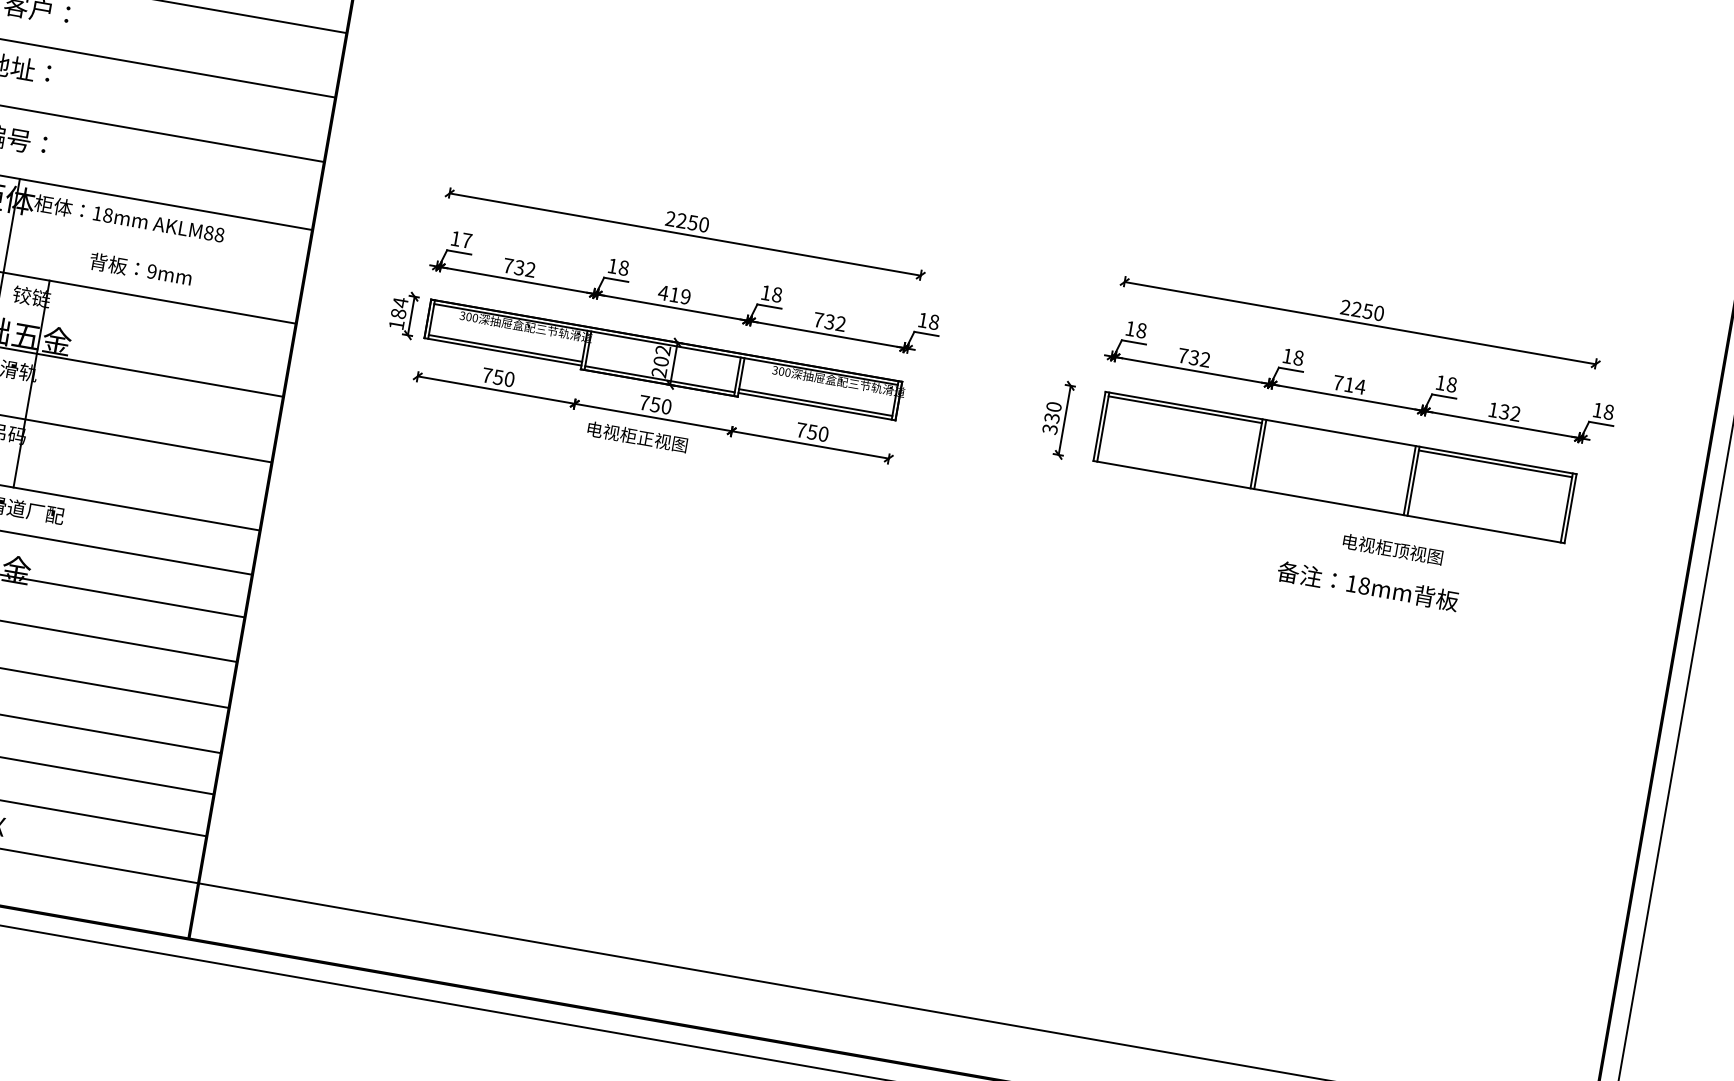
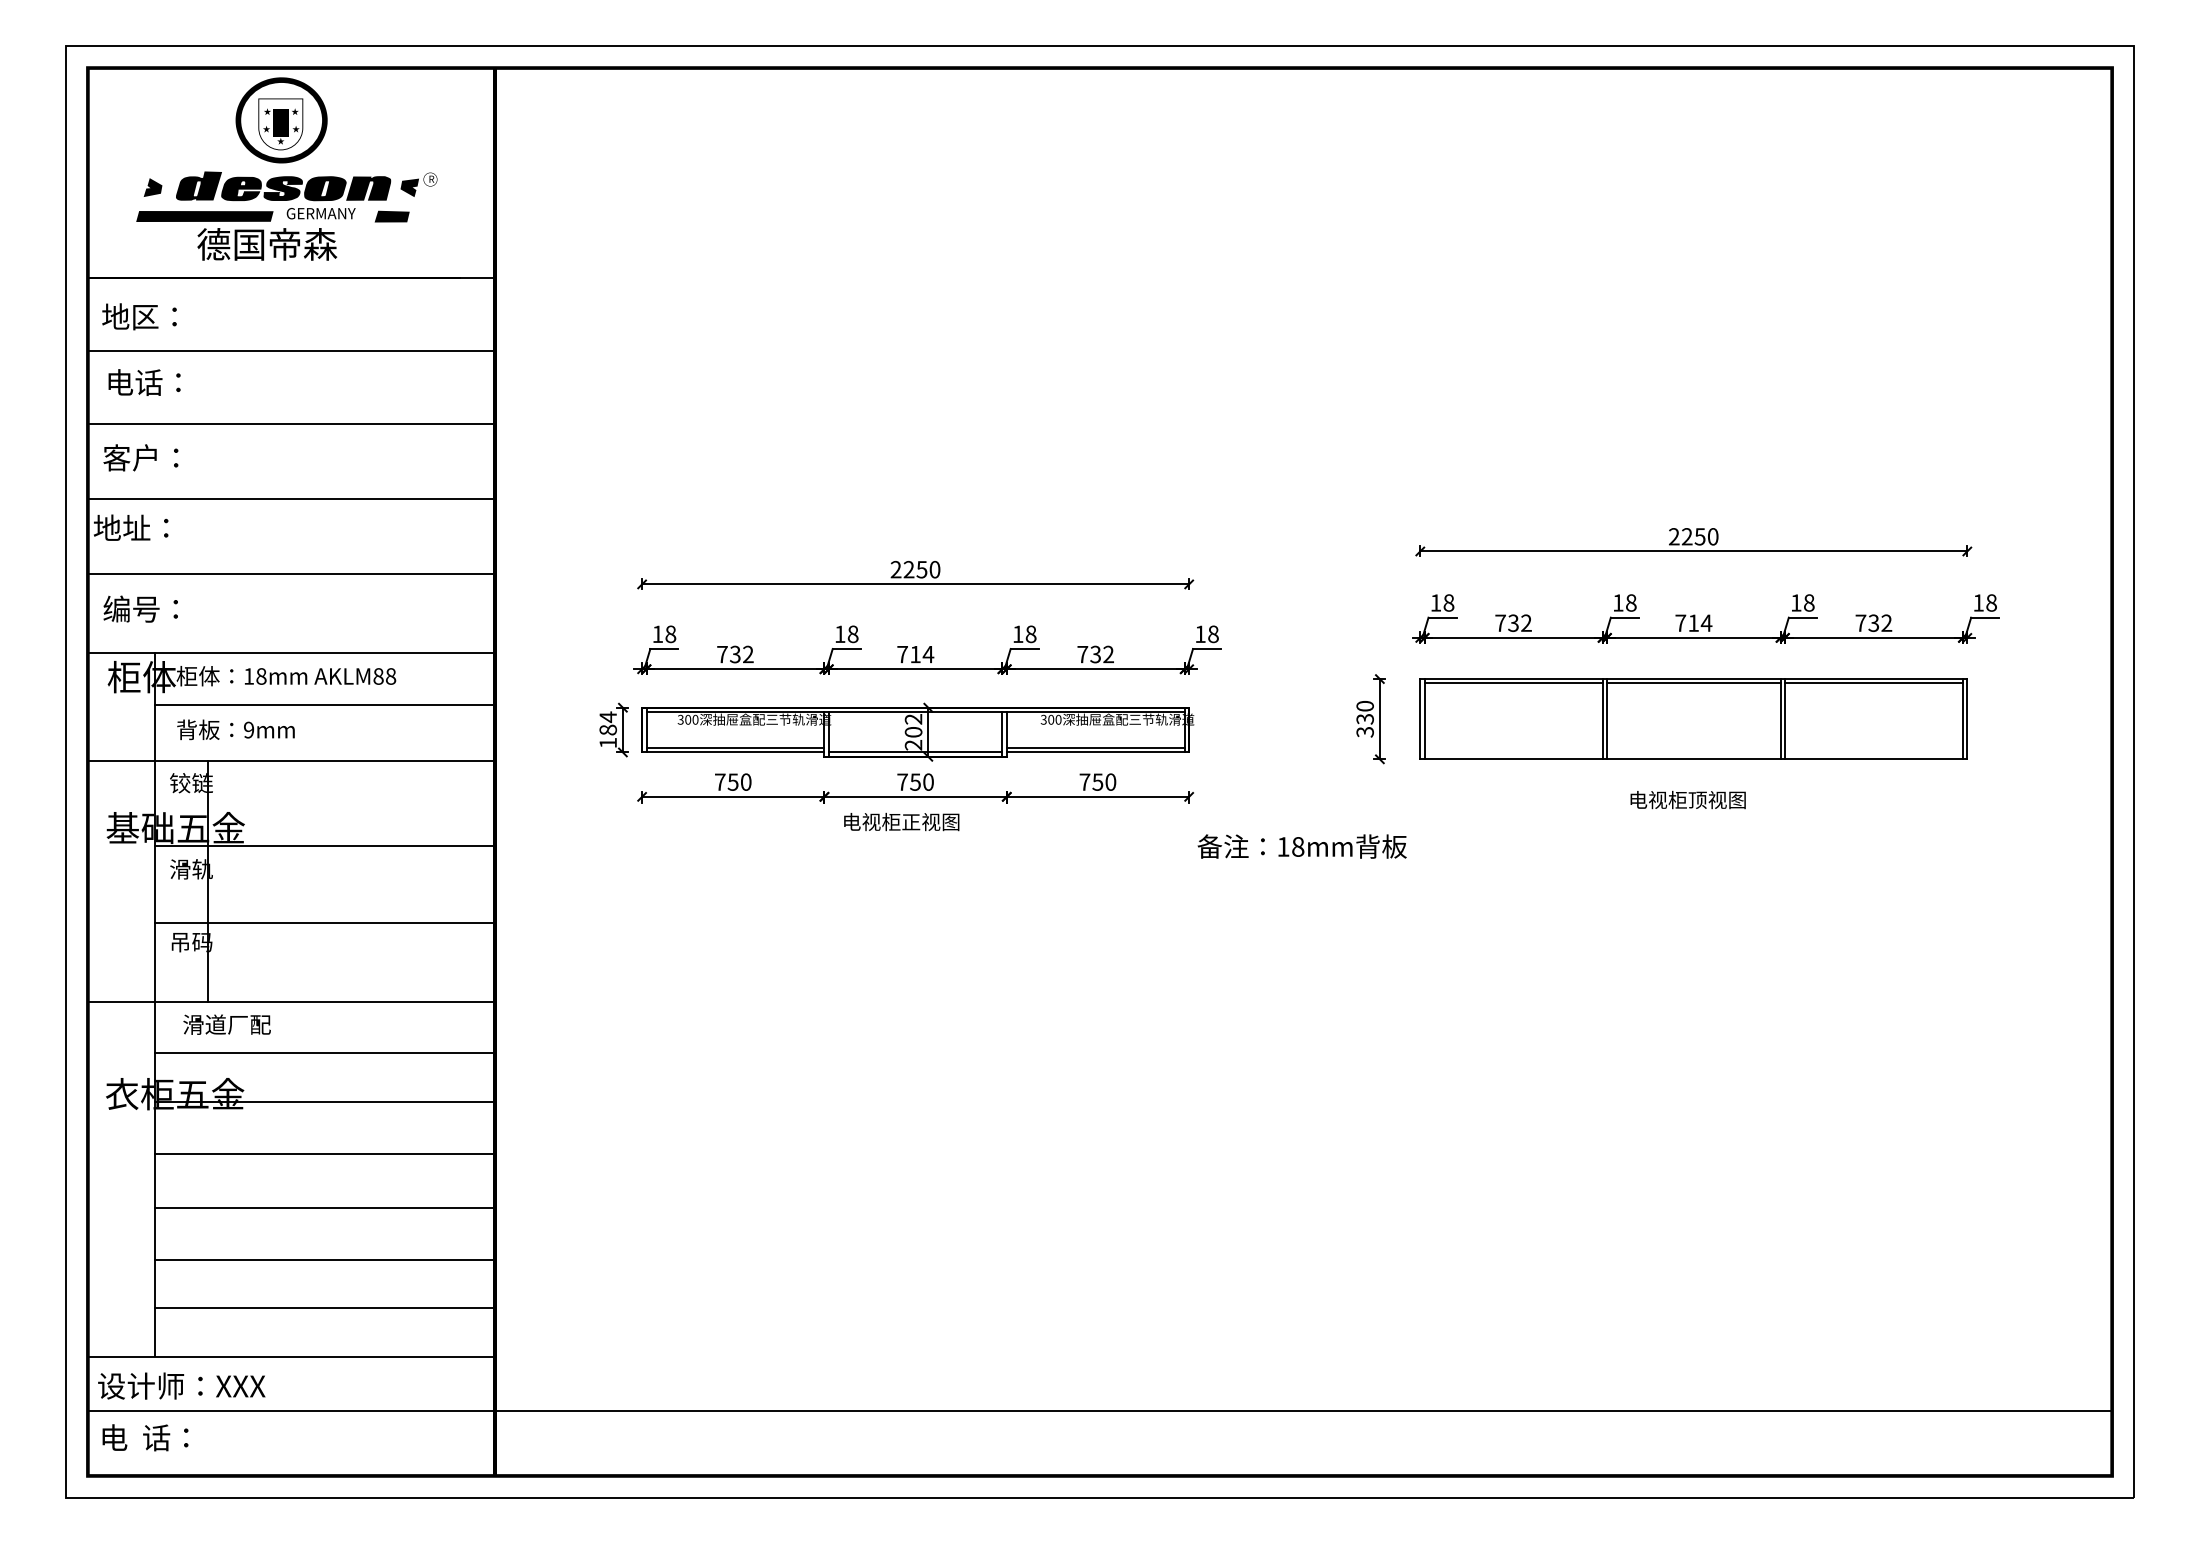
text: (466, 240) -> (670, 634), 17 -> 18
line: (158, 249) -> (324, 705), added
text: (140, 269) -> (235, 729), moved
text: (674, 294) -> (915, 654), 419 -> 714
text: (1493, 409) -> (1860, 622), 132 -> 732
line: (1340, 436) -> (1693, 683), added
text: (1392, 548) -> (1687, 799), moved
text: (1367, 586) -> (1301, 846), moved

